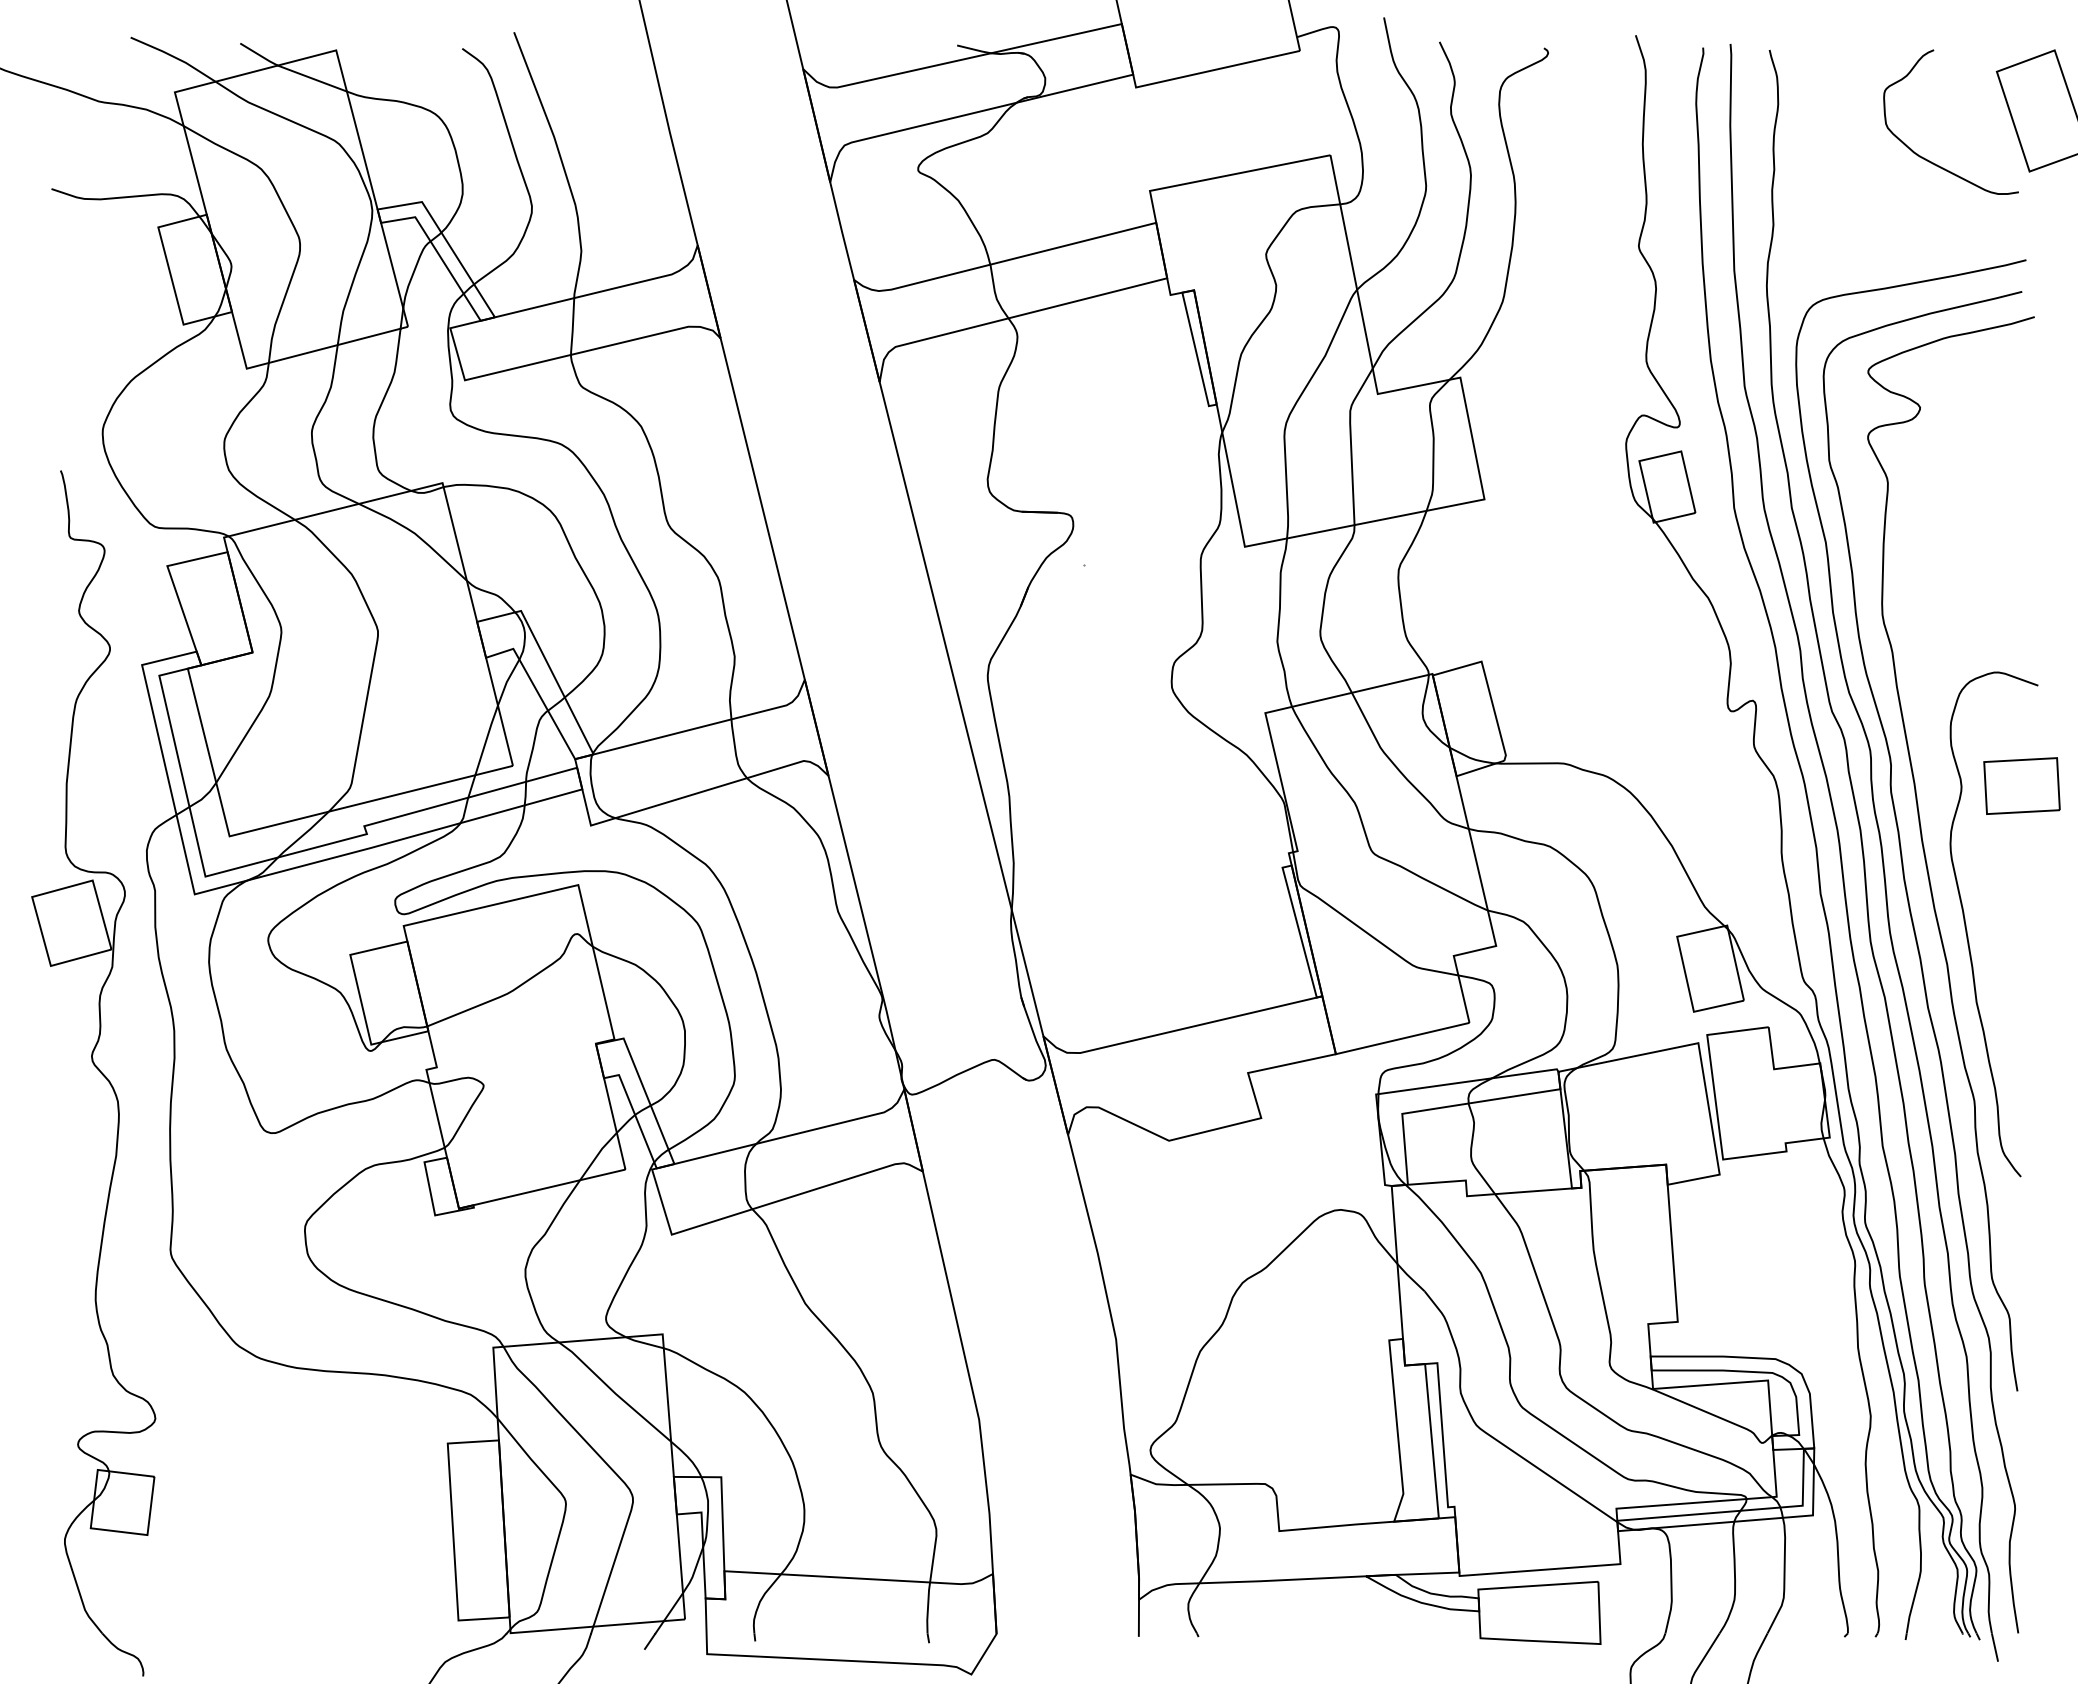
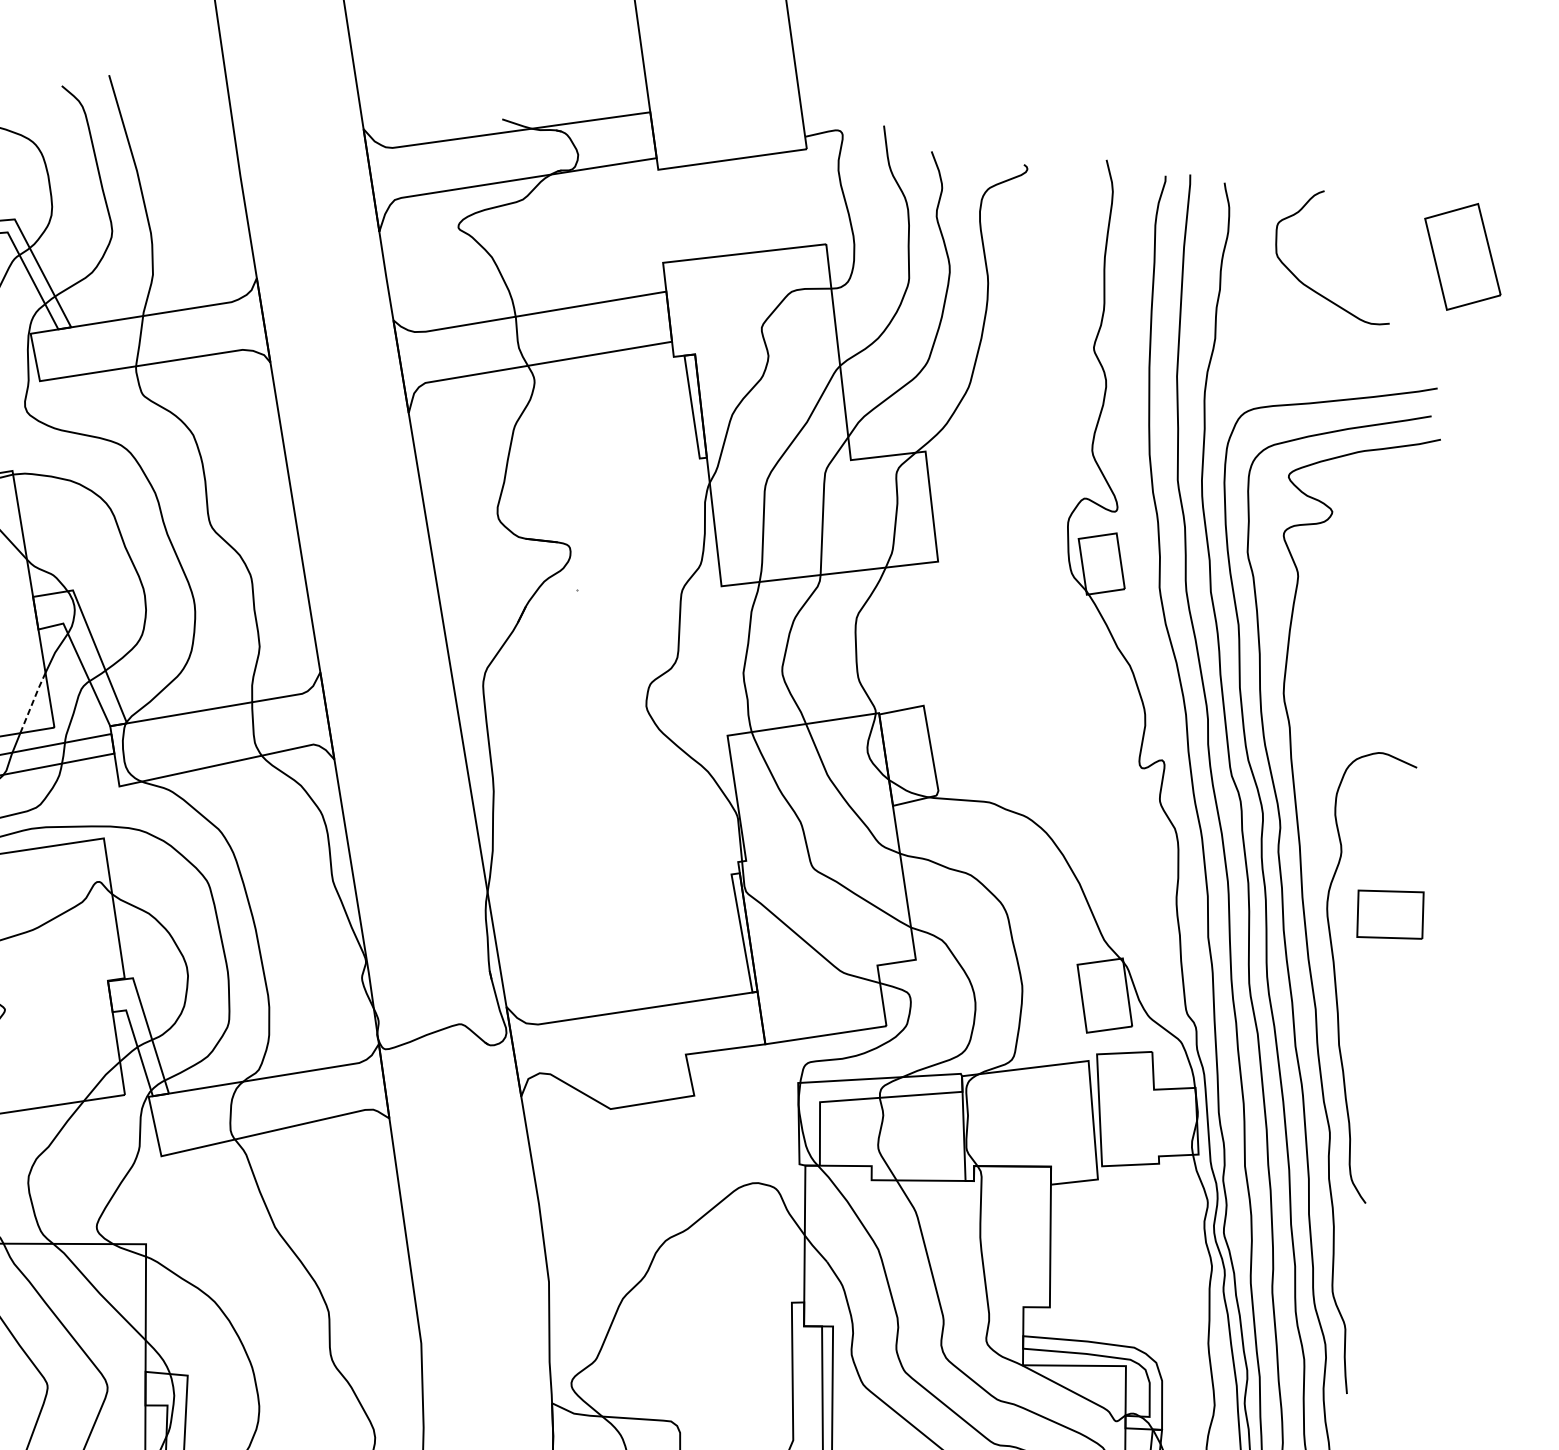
curve: (1926, 158) -> (1309, 286), moved
line: (486, 740) -> (32, 703), solid -> dashed
part: (2021, 785) -> (1390, 914), moved

